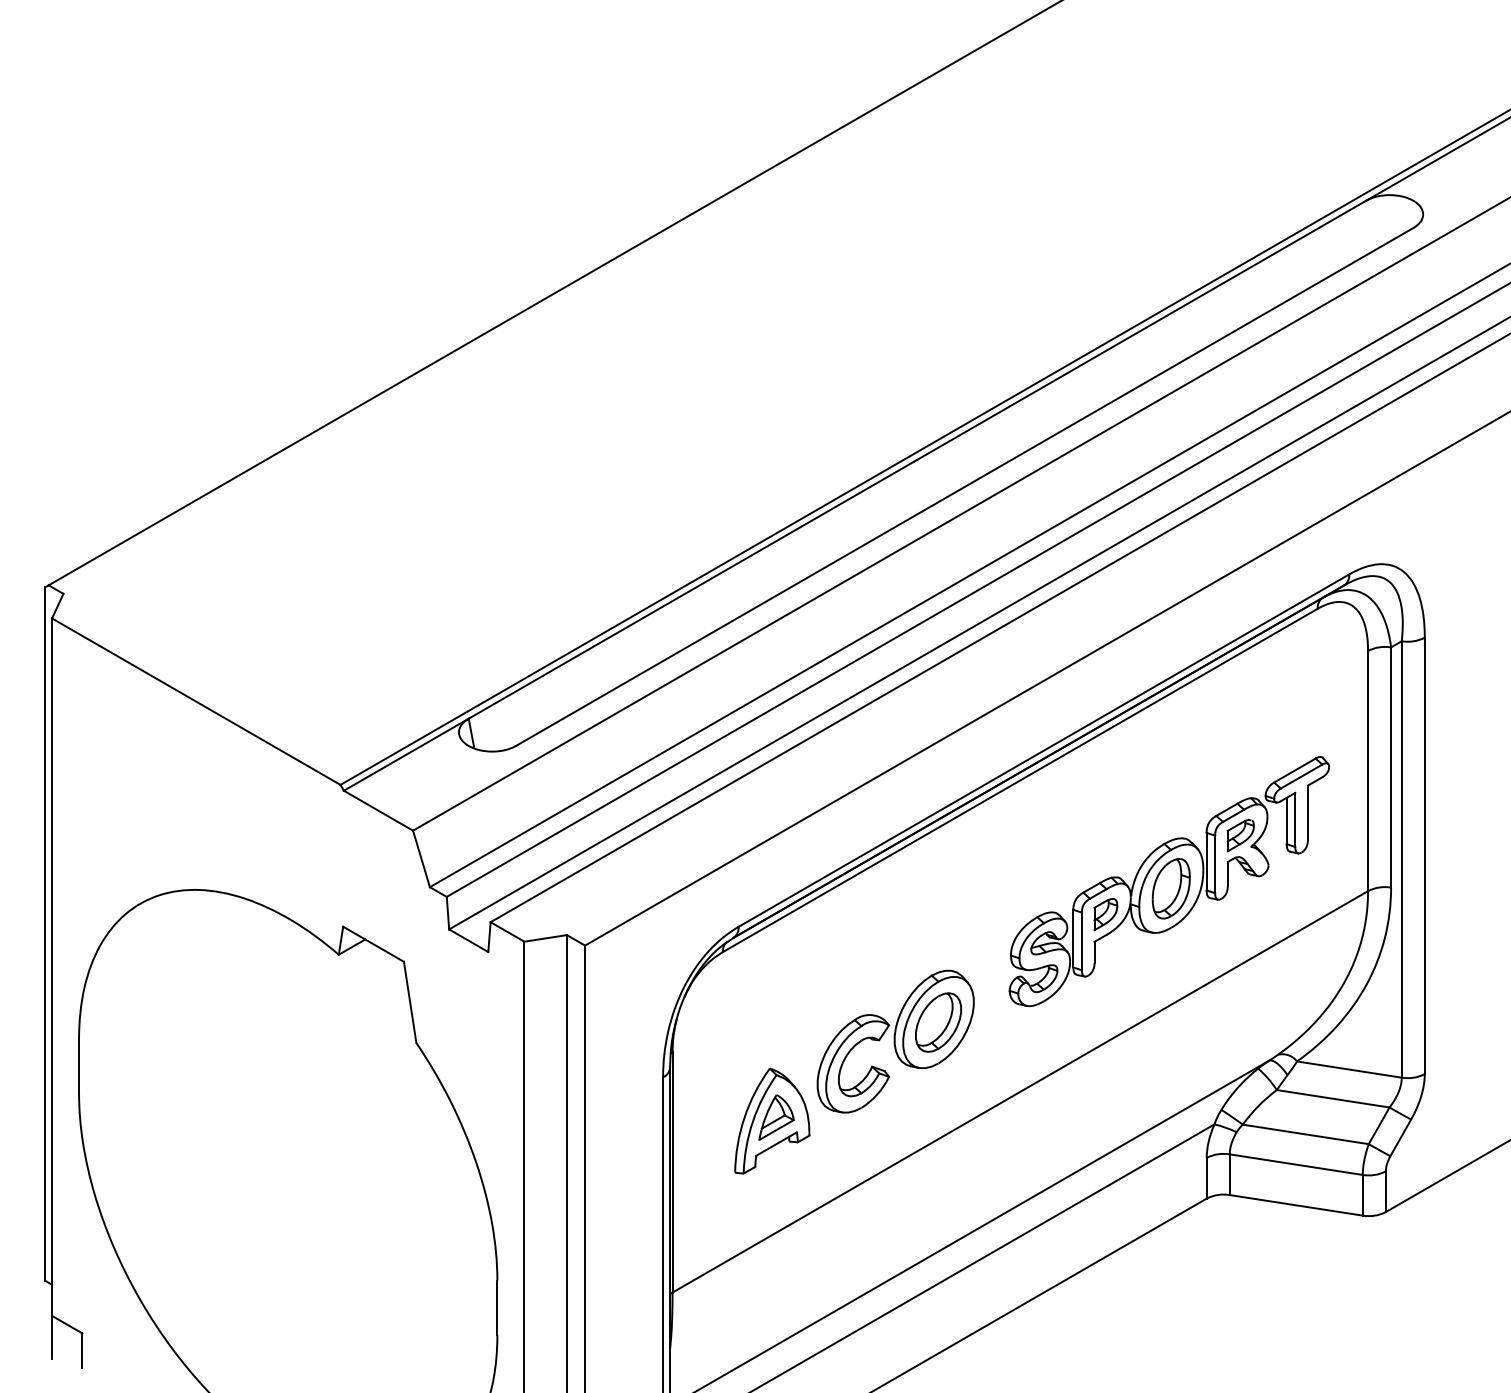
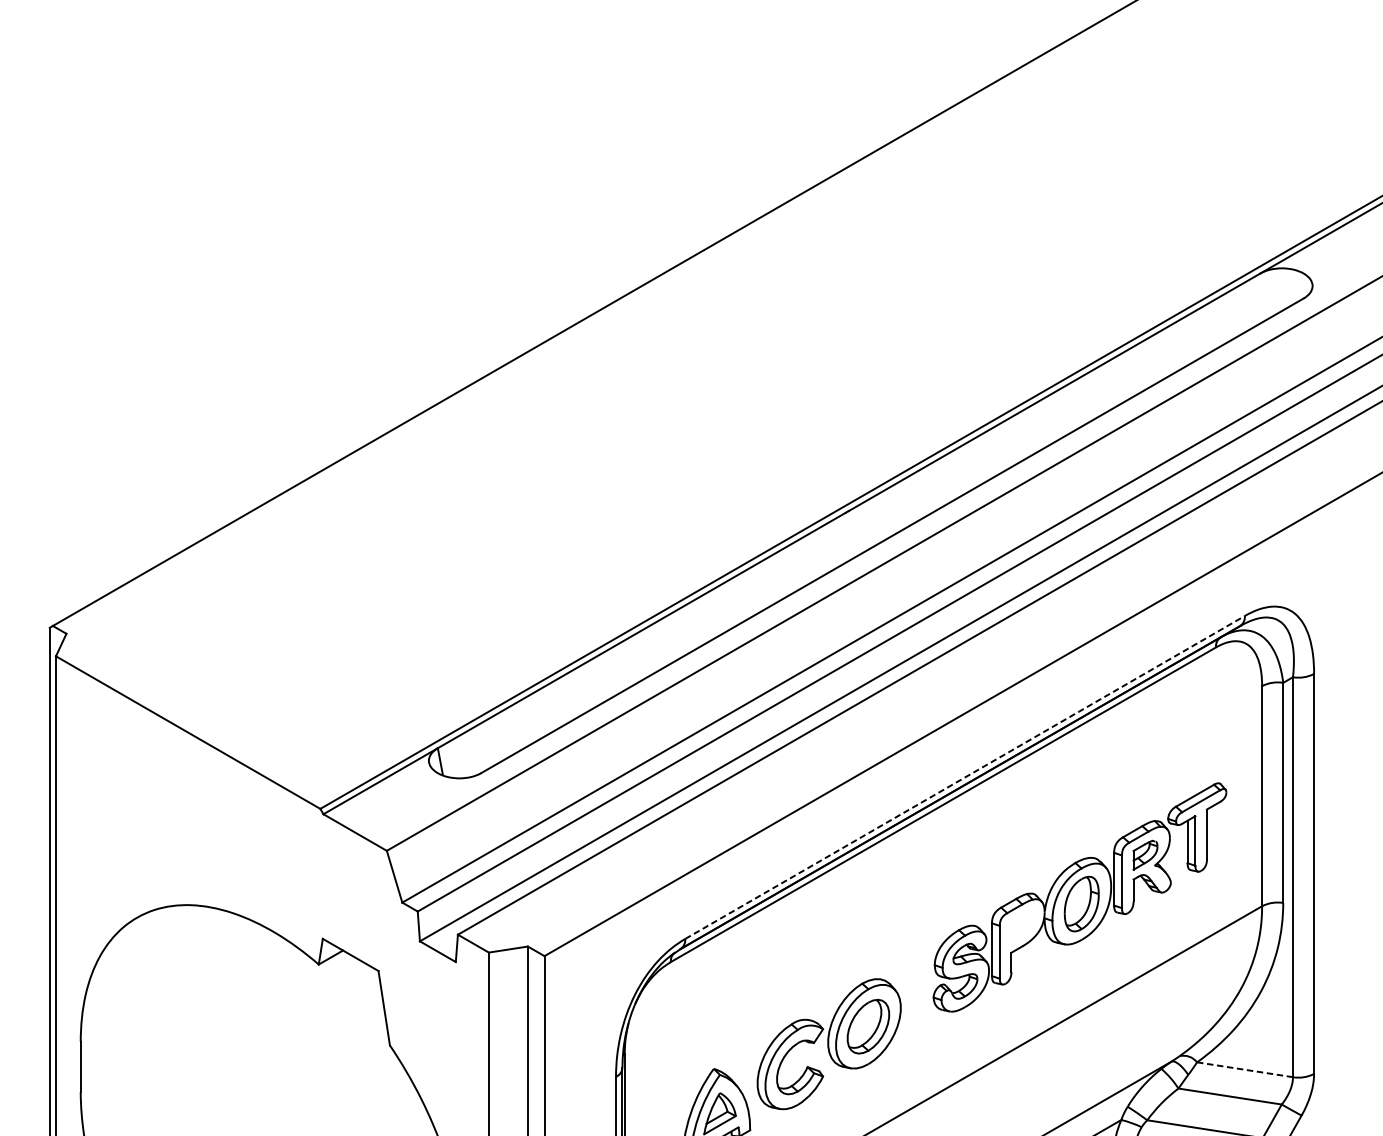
line: (1044, 750) -> (965, 777), solid -> dashed
part: (1105, 914) -> (1021, 927), removed
line: (1349, 1069) -> (1245, 1069), solid -> dashed

